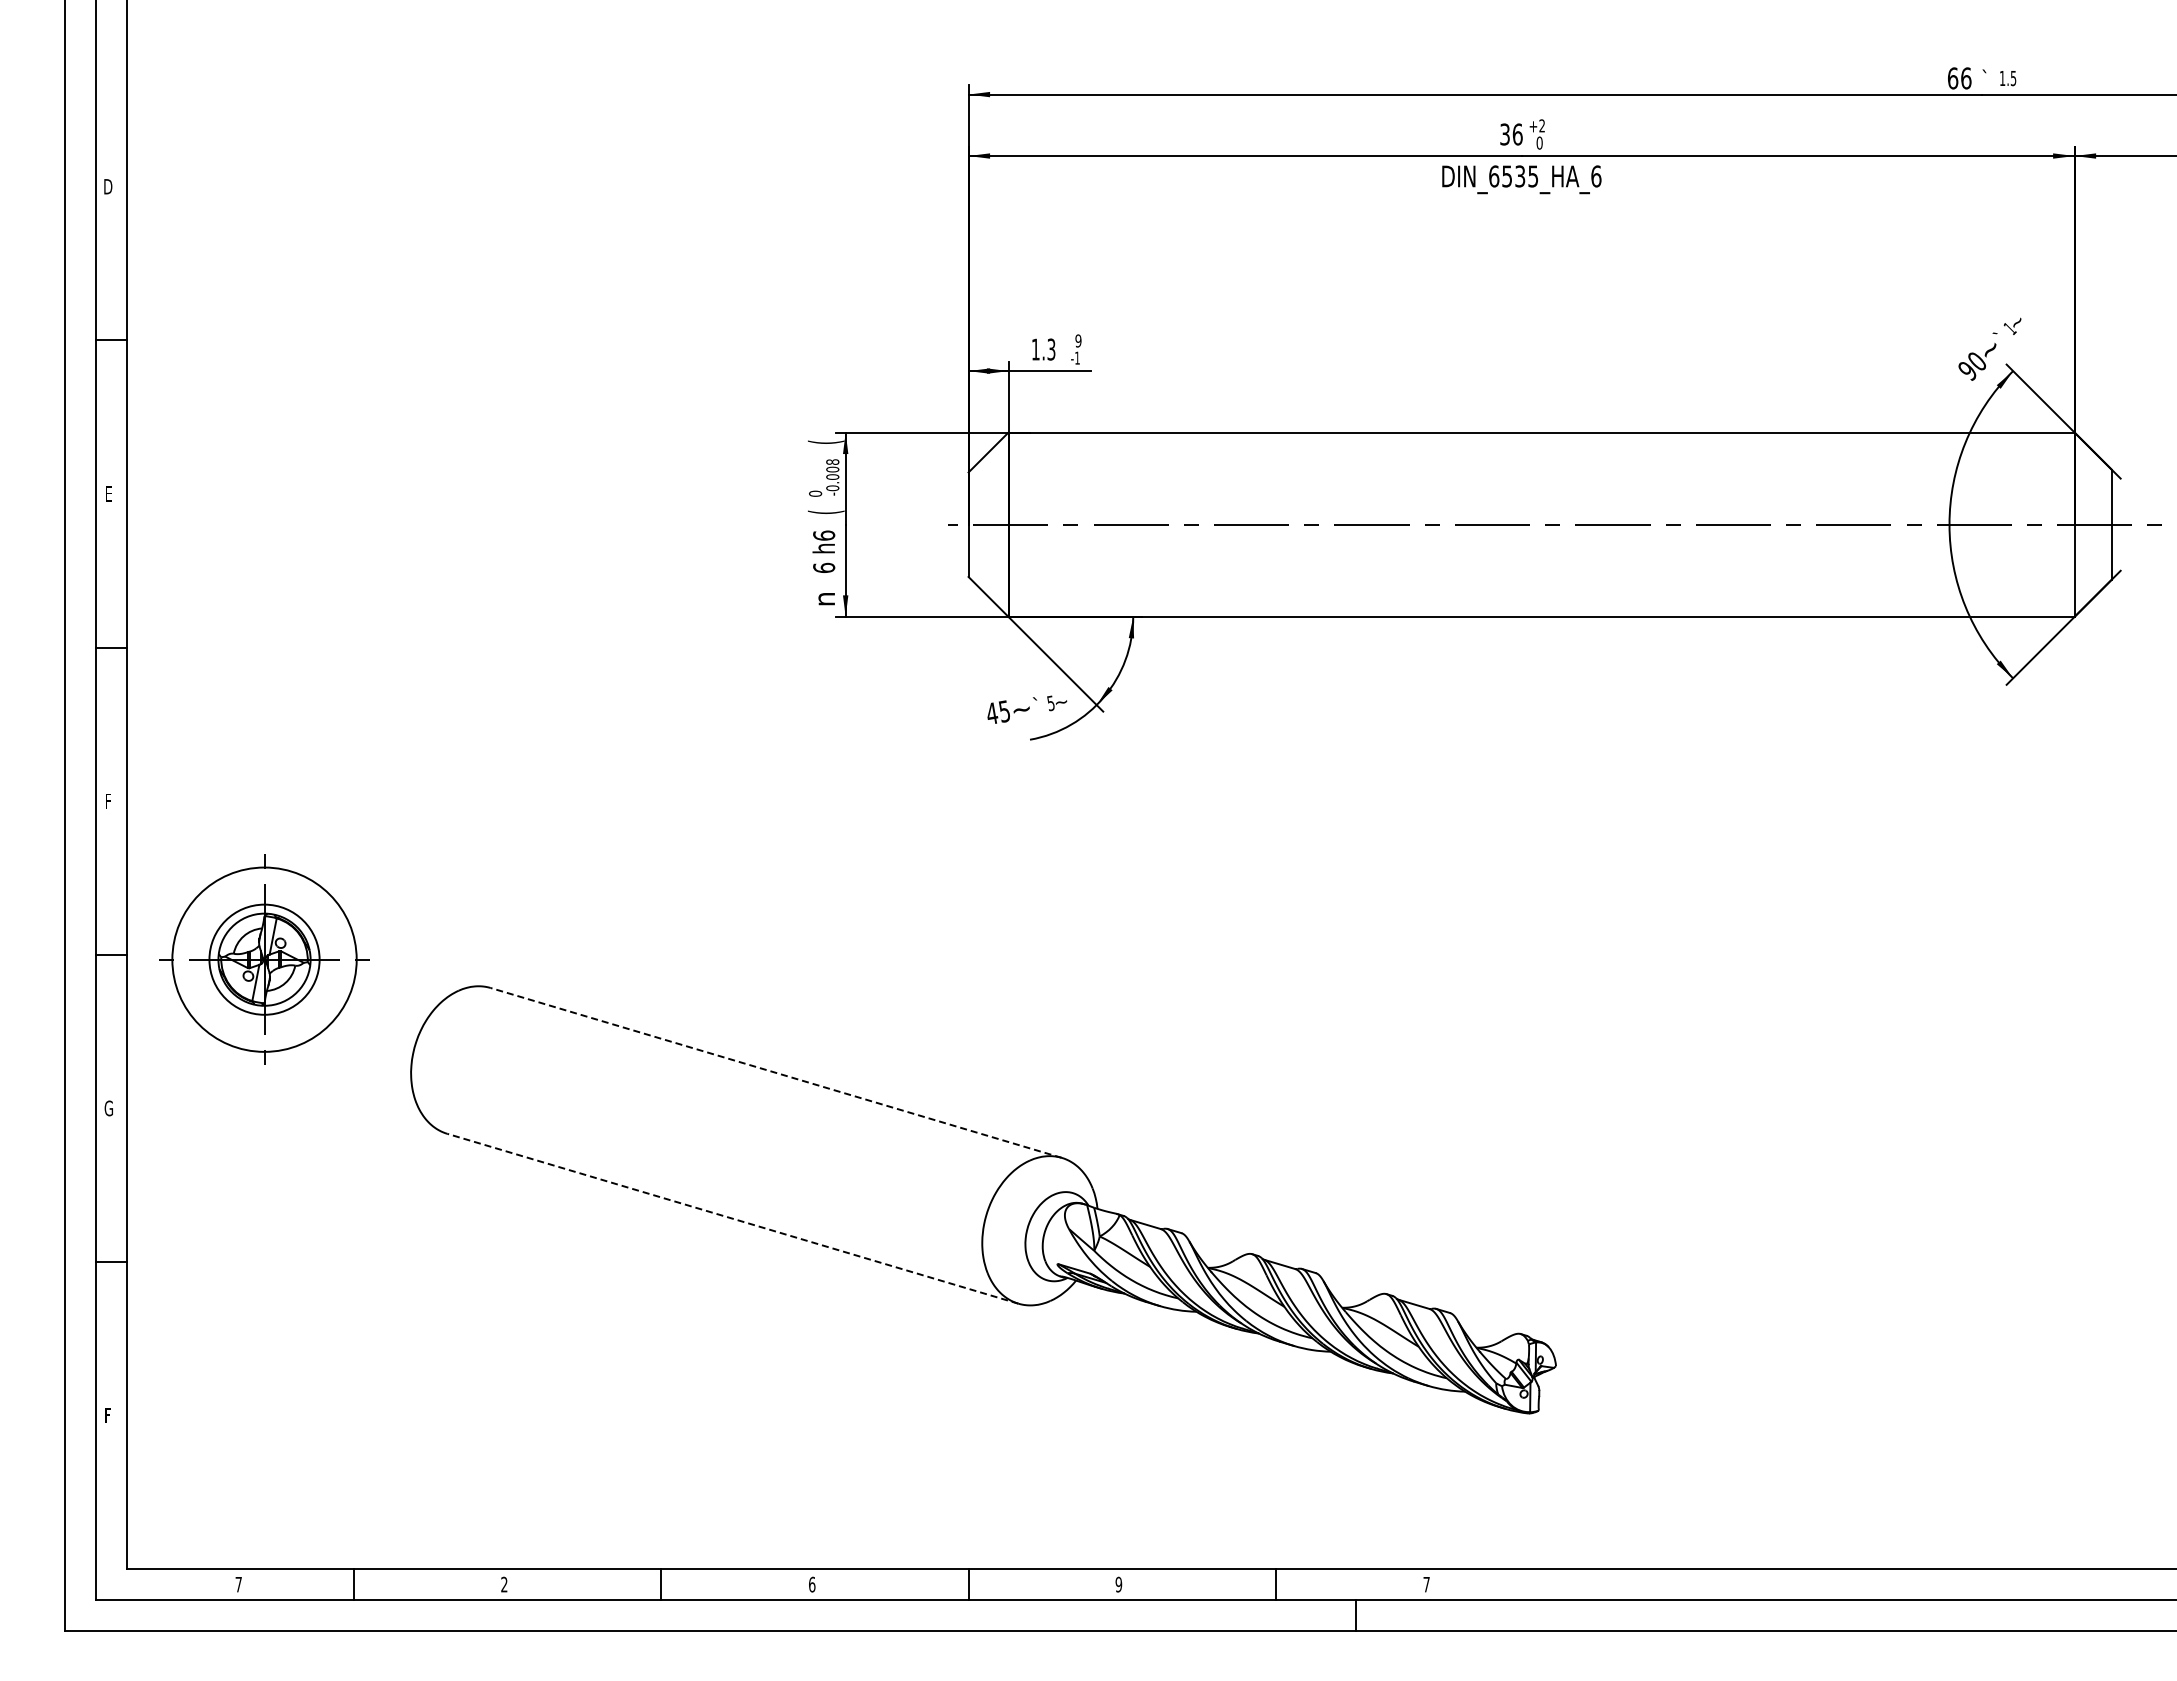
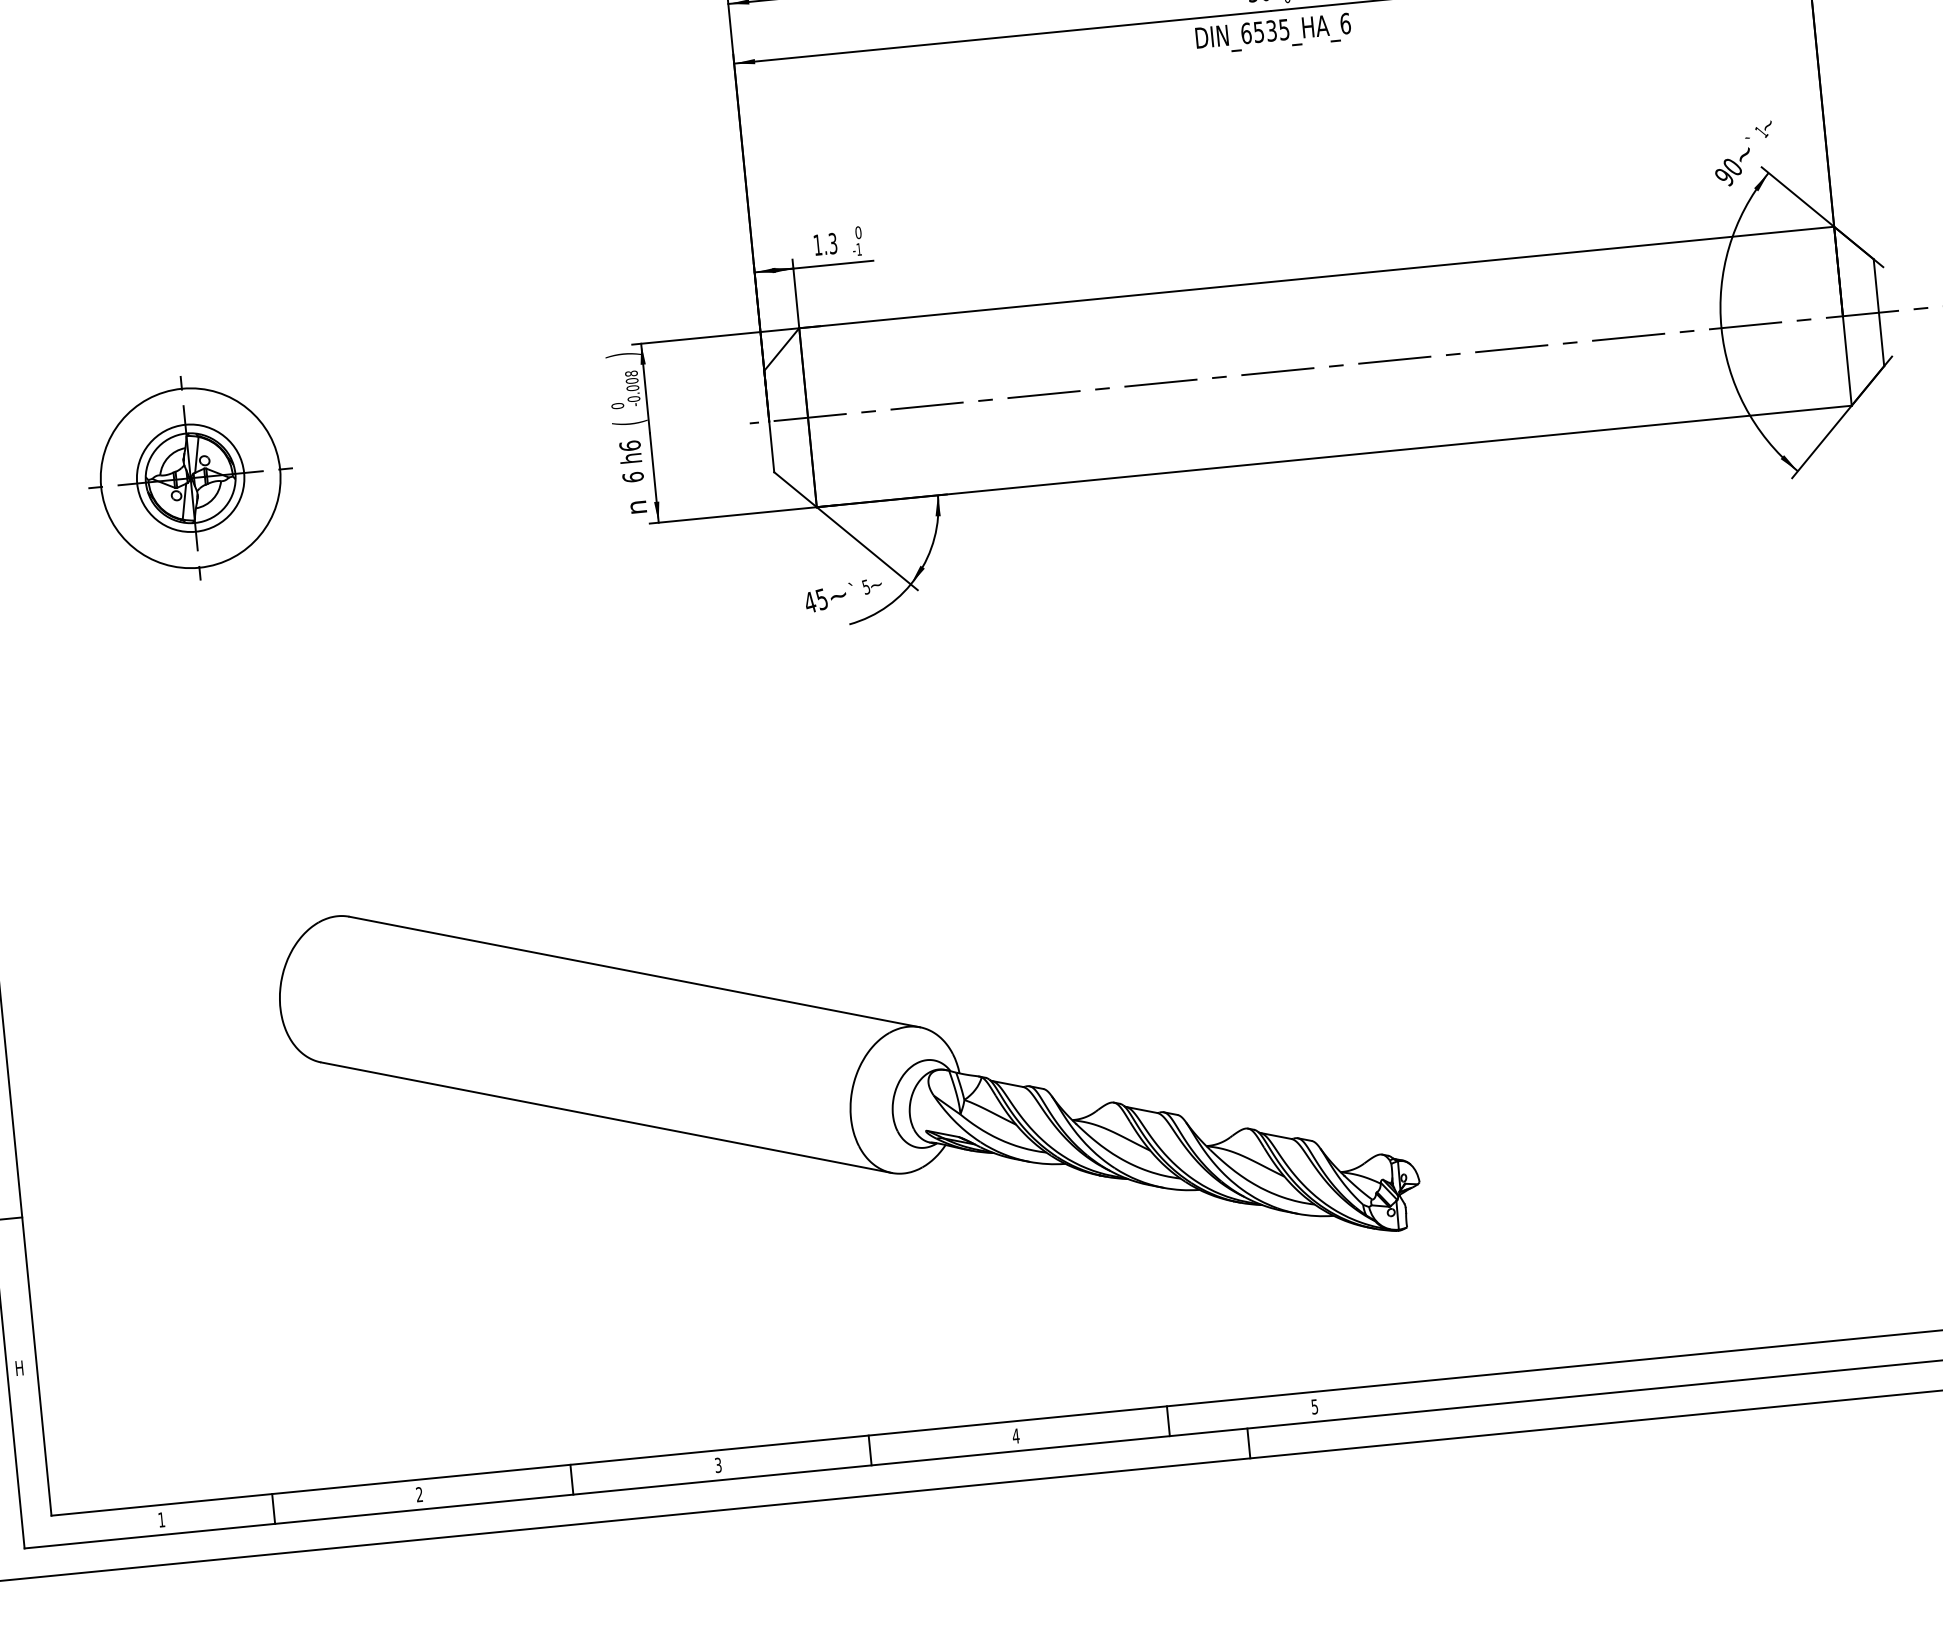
text: (1078, 340) -> (858, 232), 9 -> 0
text: (825, 441) -> (622, 354), ( -> )
part: (264, 959) -> (190, 478), moved
line: (776, 1072) -> (634, 971), dashed -> solid
line: (732, 1218) -> (606, 1117), dashed -> solid
text: (109, 1415) -> (20, 1368), F -> H
text: (238, 1584) -> (161, 1519), 7 -> 1
text: (812, 1584) -> (718, 1465), 6 -> 3
text: (1118, 1584) -> (1015, 1436), 9 -> 4
text: (1426, 1584) -> (1314, 1406), 7 -> 5

